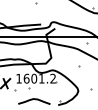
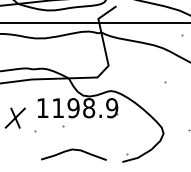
text: (39, 78) -> (84, 107), 1601.2 -> 1198.9

